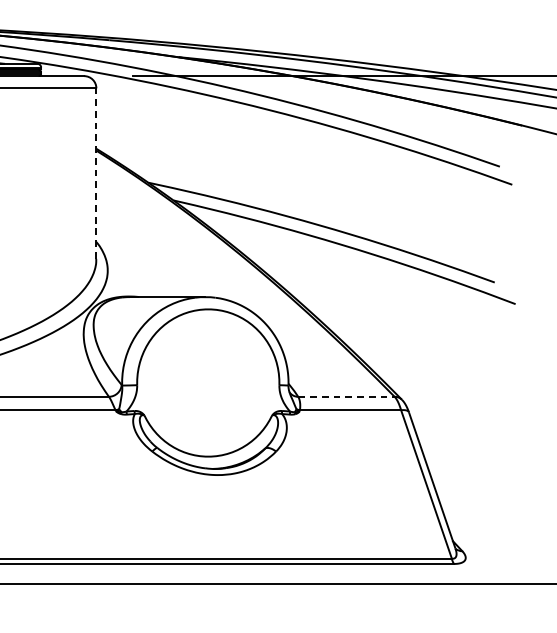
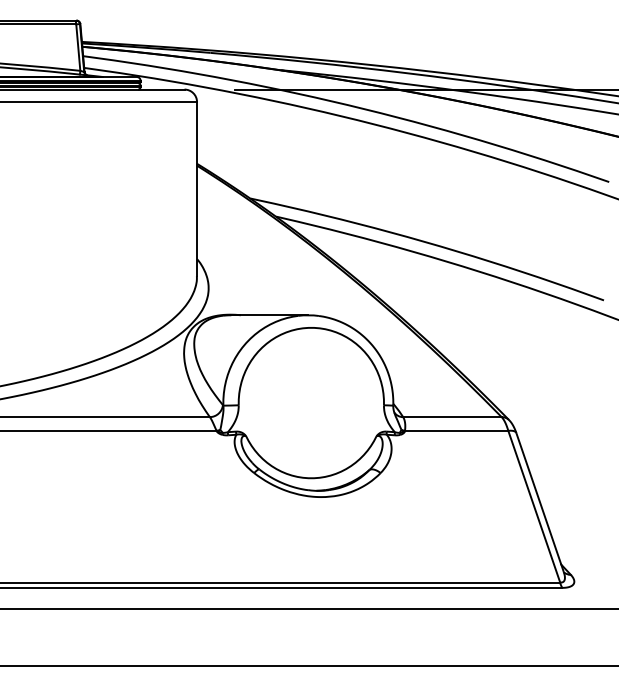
line: (96, 172) -> (197, 188), dashed -> solid
line: (346, 397) -> (452, 417), dashed -> solid

